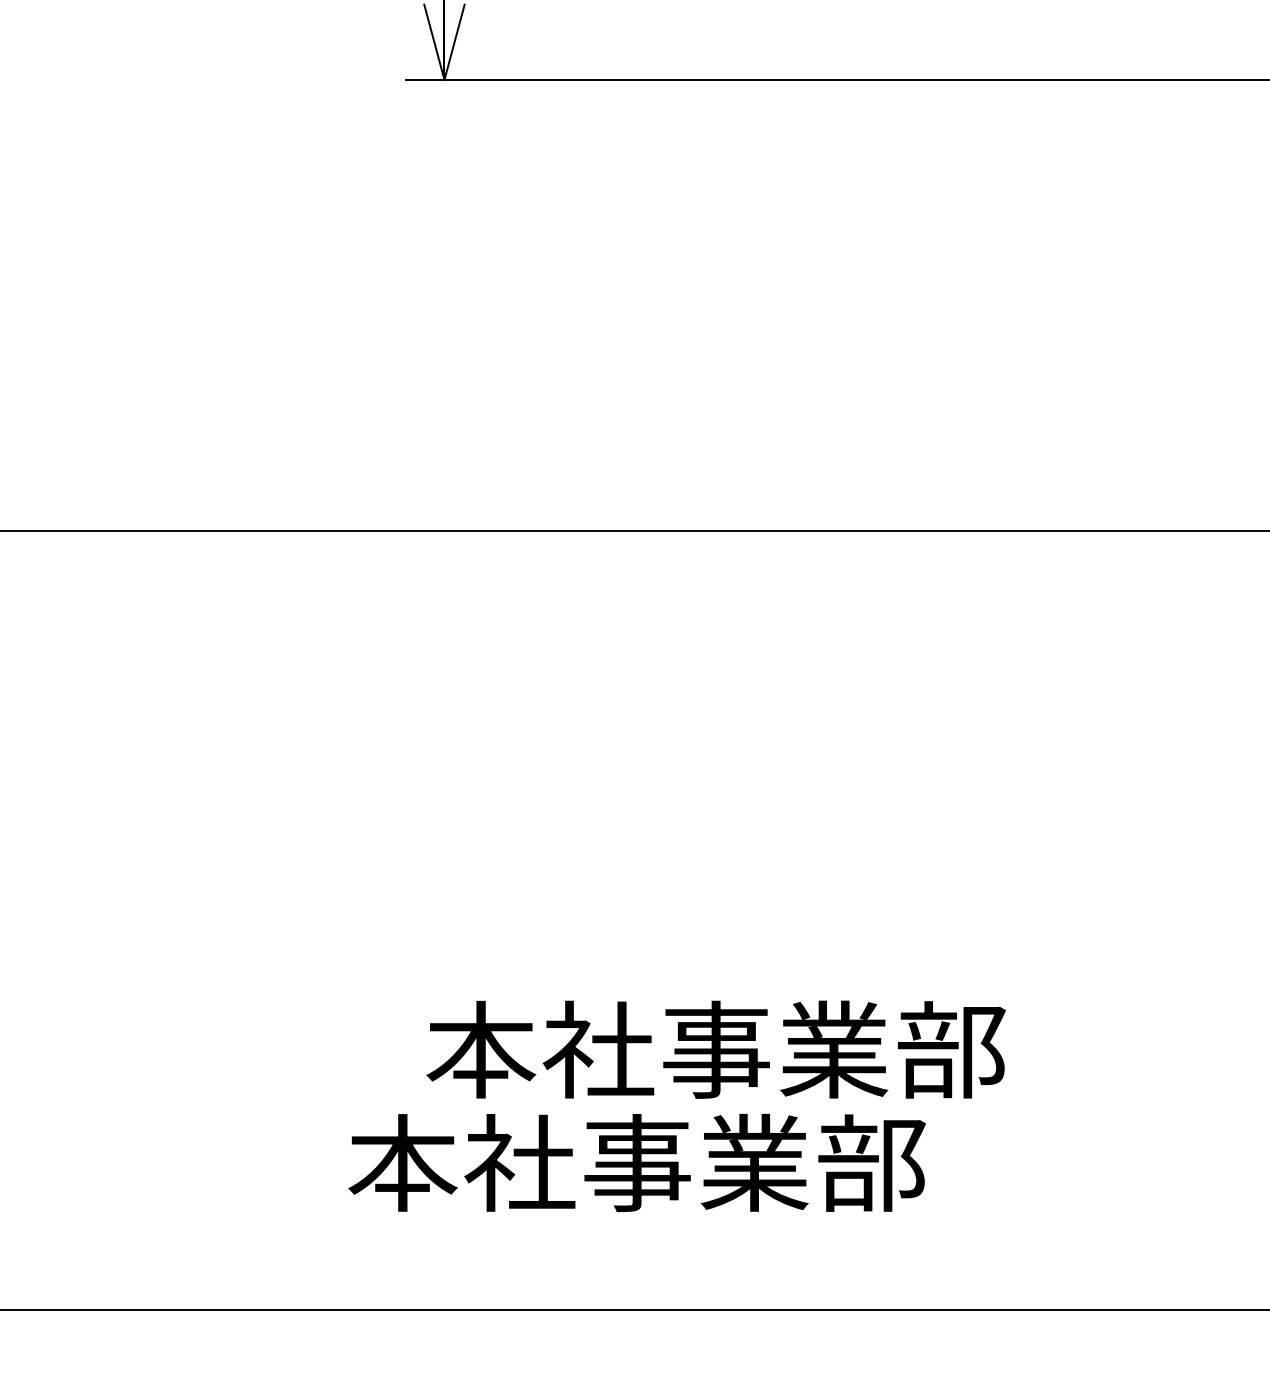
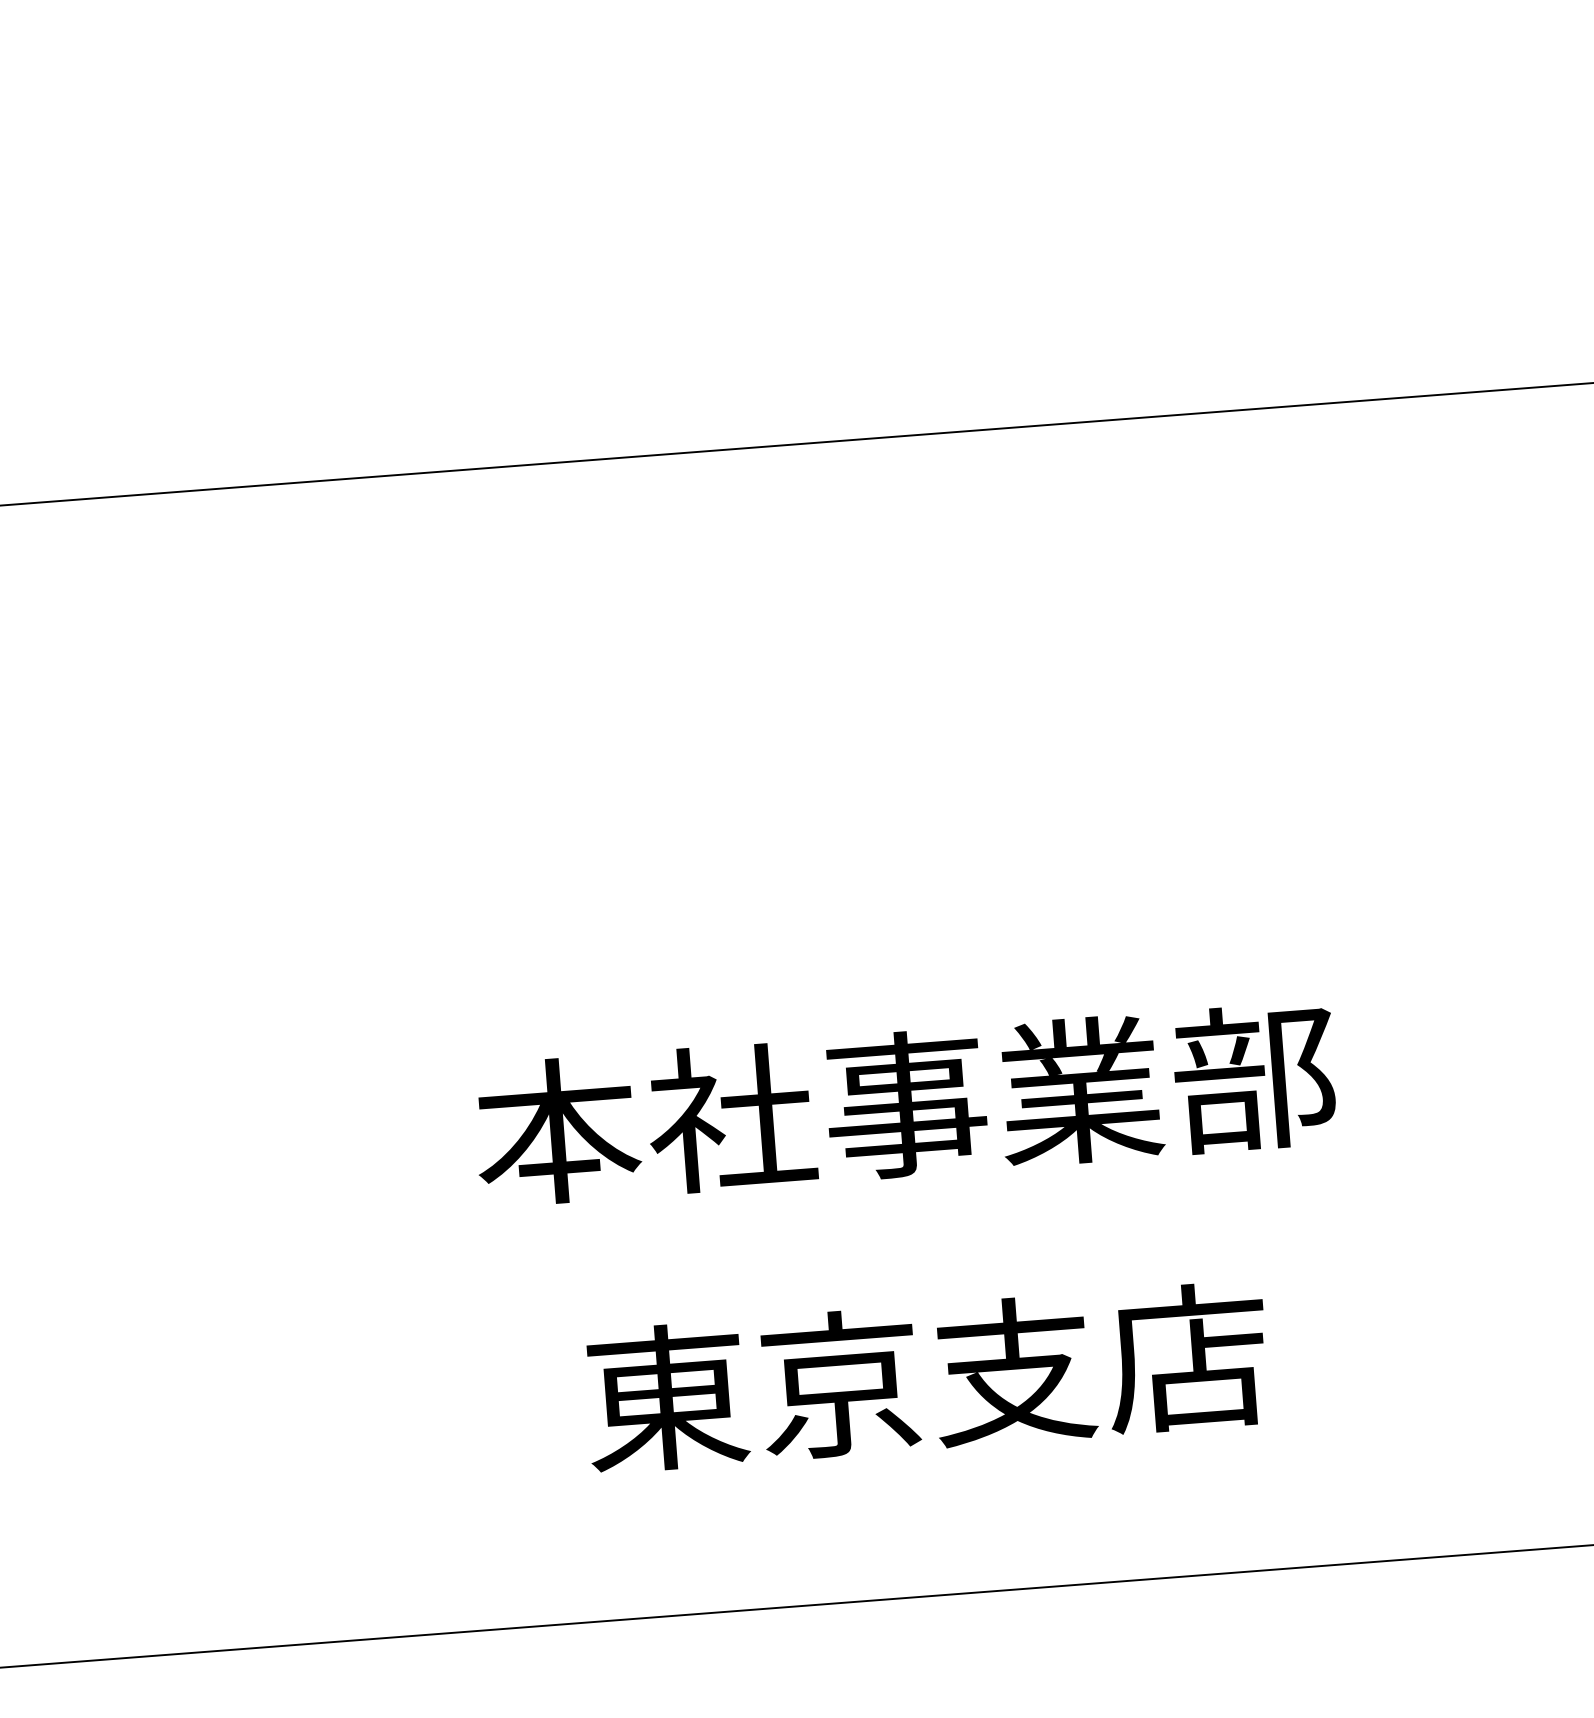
text: (715, 1049) -> (904, 1103), moved
text: (636, 1162) -> (925, 1376), 本社事業部 -> 東京支店

